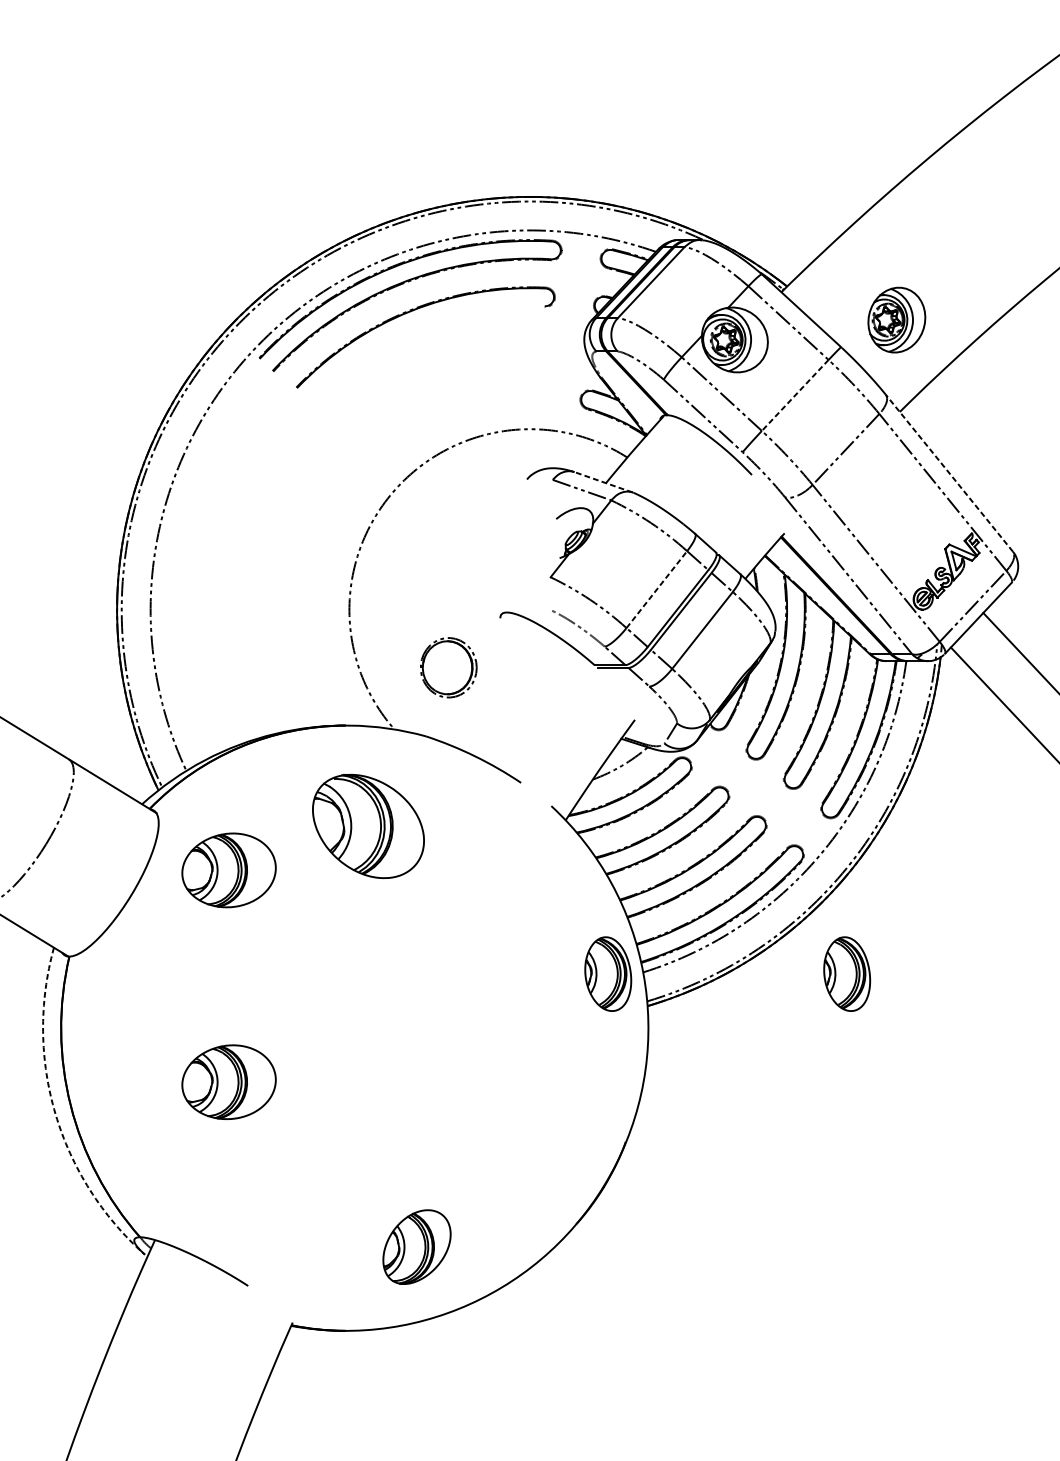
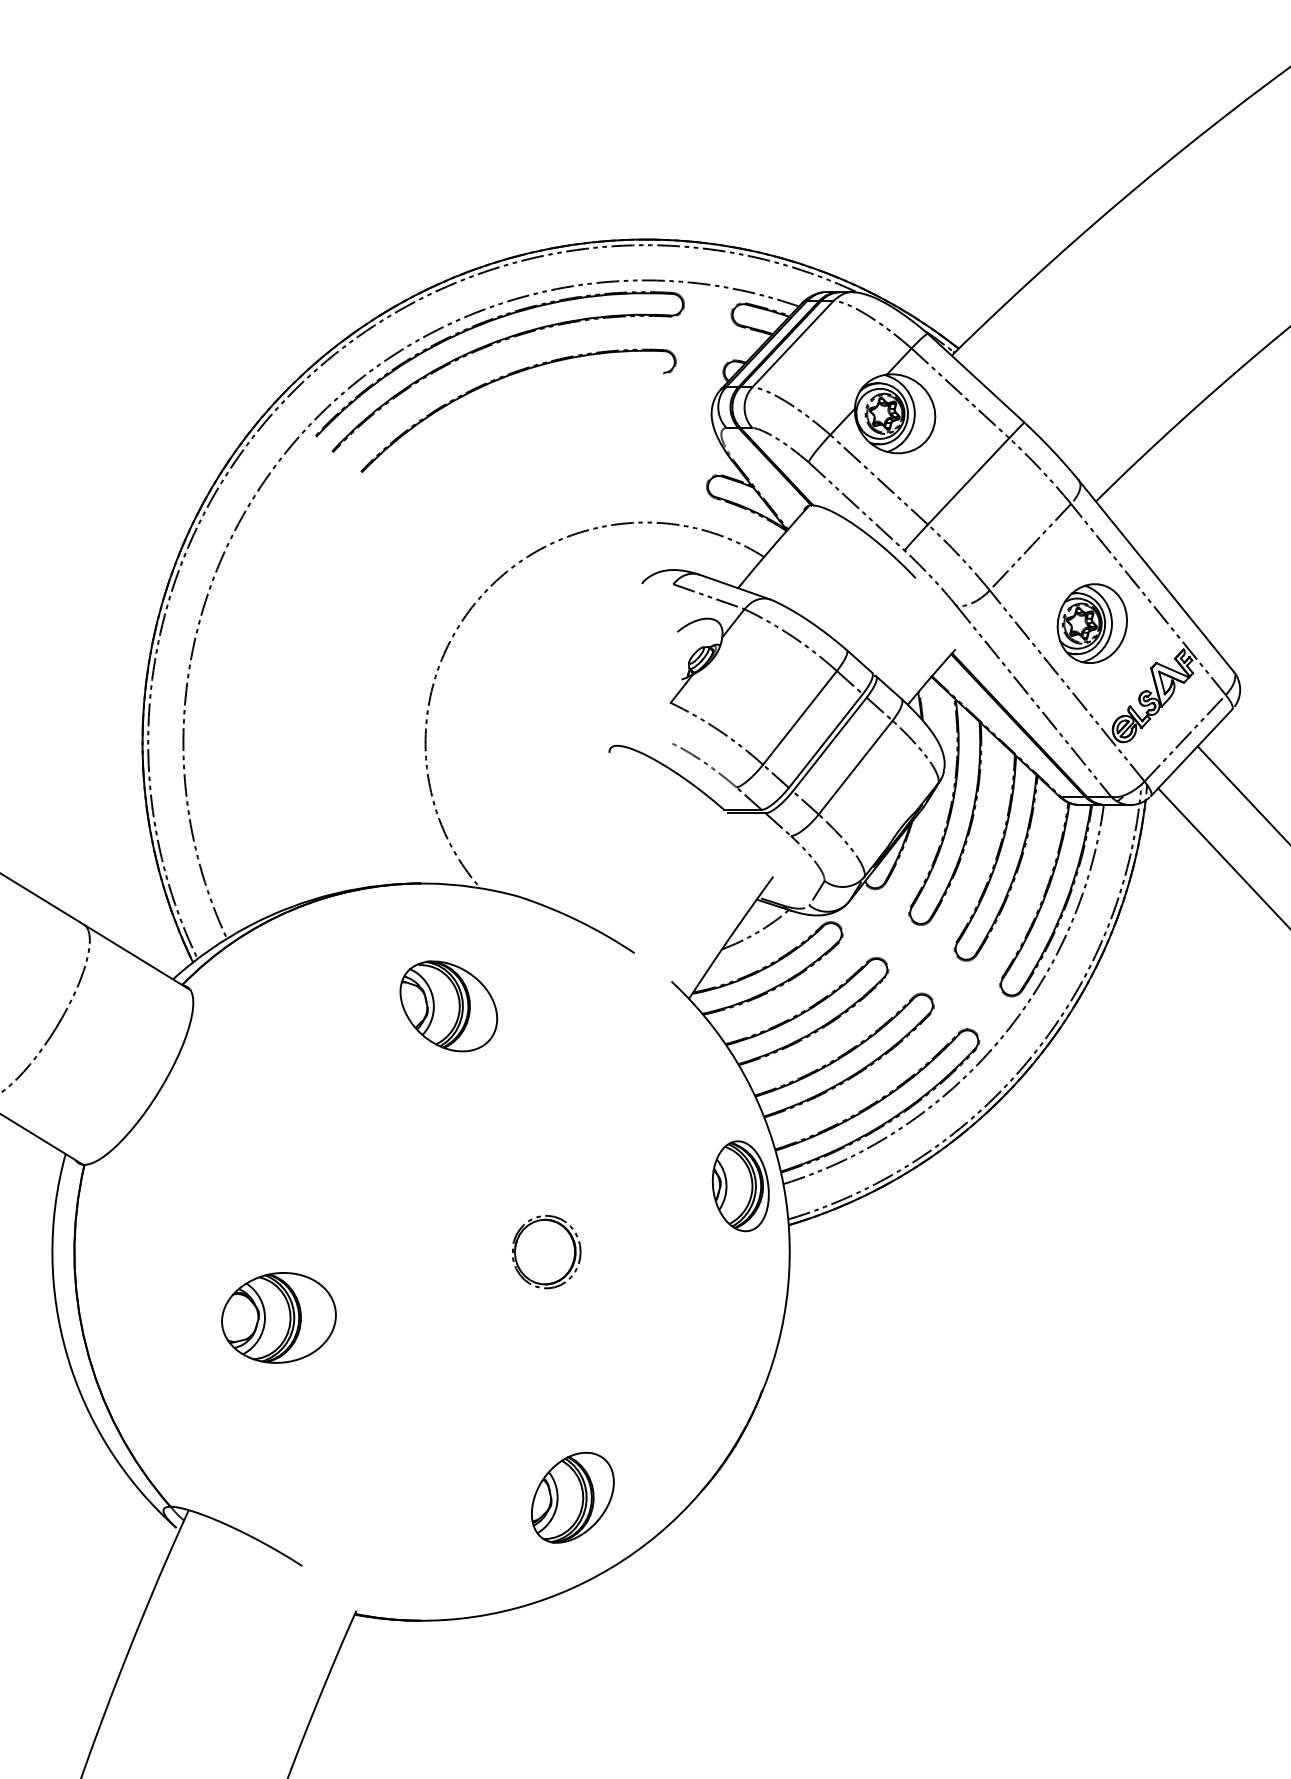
part: (896, 320) -> (1091, 623), moved
line: (795, 395) -> (968, 481), dashed -> solid
line: (949, 473) -> (1156, 576), dashed -> solid
line: (603, 482) -> (734, 587), dashed -> solid
line: (657, 589) -> (800, 717), dashed -> solid
part: (448, 668) -> (546, 1252), moved
part: (368, 826) -> (448, 1006), size x0.71
part: (228, 870) -> (278, 1059), removed
part: (846, 974) -> (1031, 1186), removed
arc: (55, 1113) -> (67, 1356), dashed -> solid
part: (416, 1246) -> (572, 1497), moved

